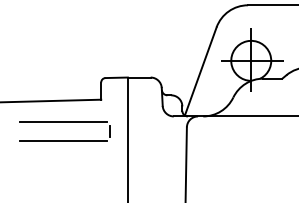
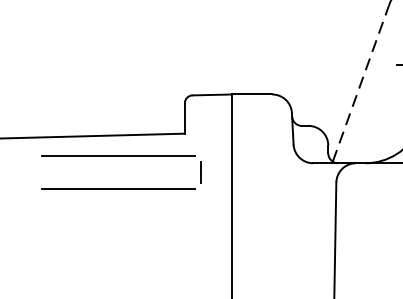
line: (200, 71) -> (360, 83), solid -> dashed
part: (64, 122) -> (119, 156), moved

